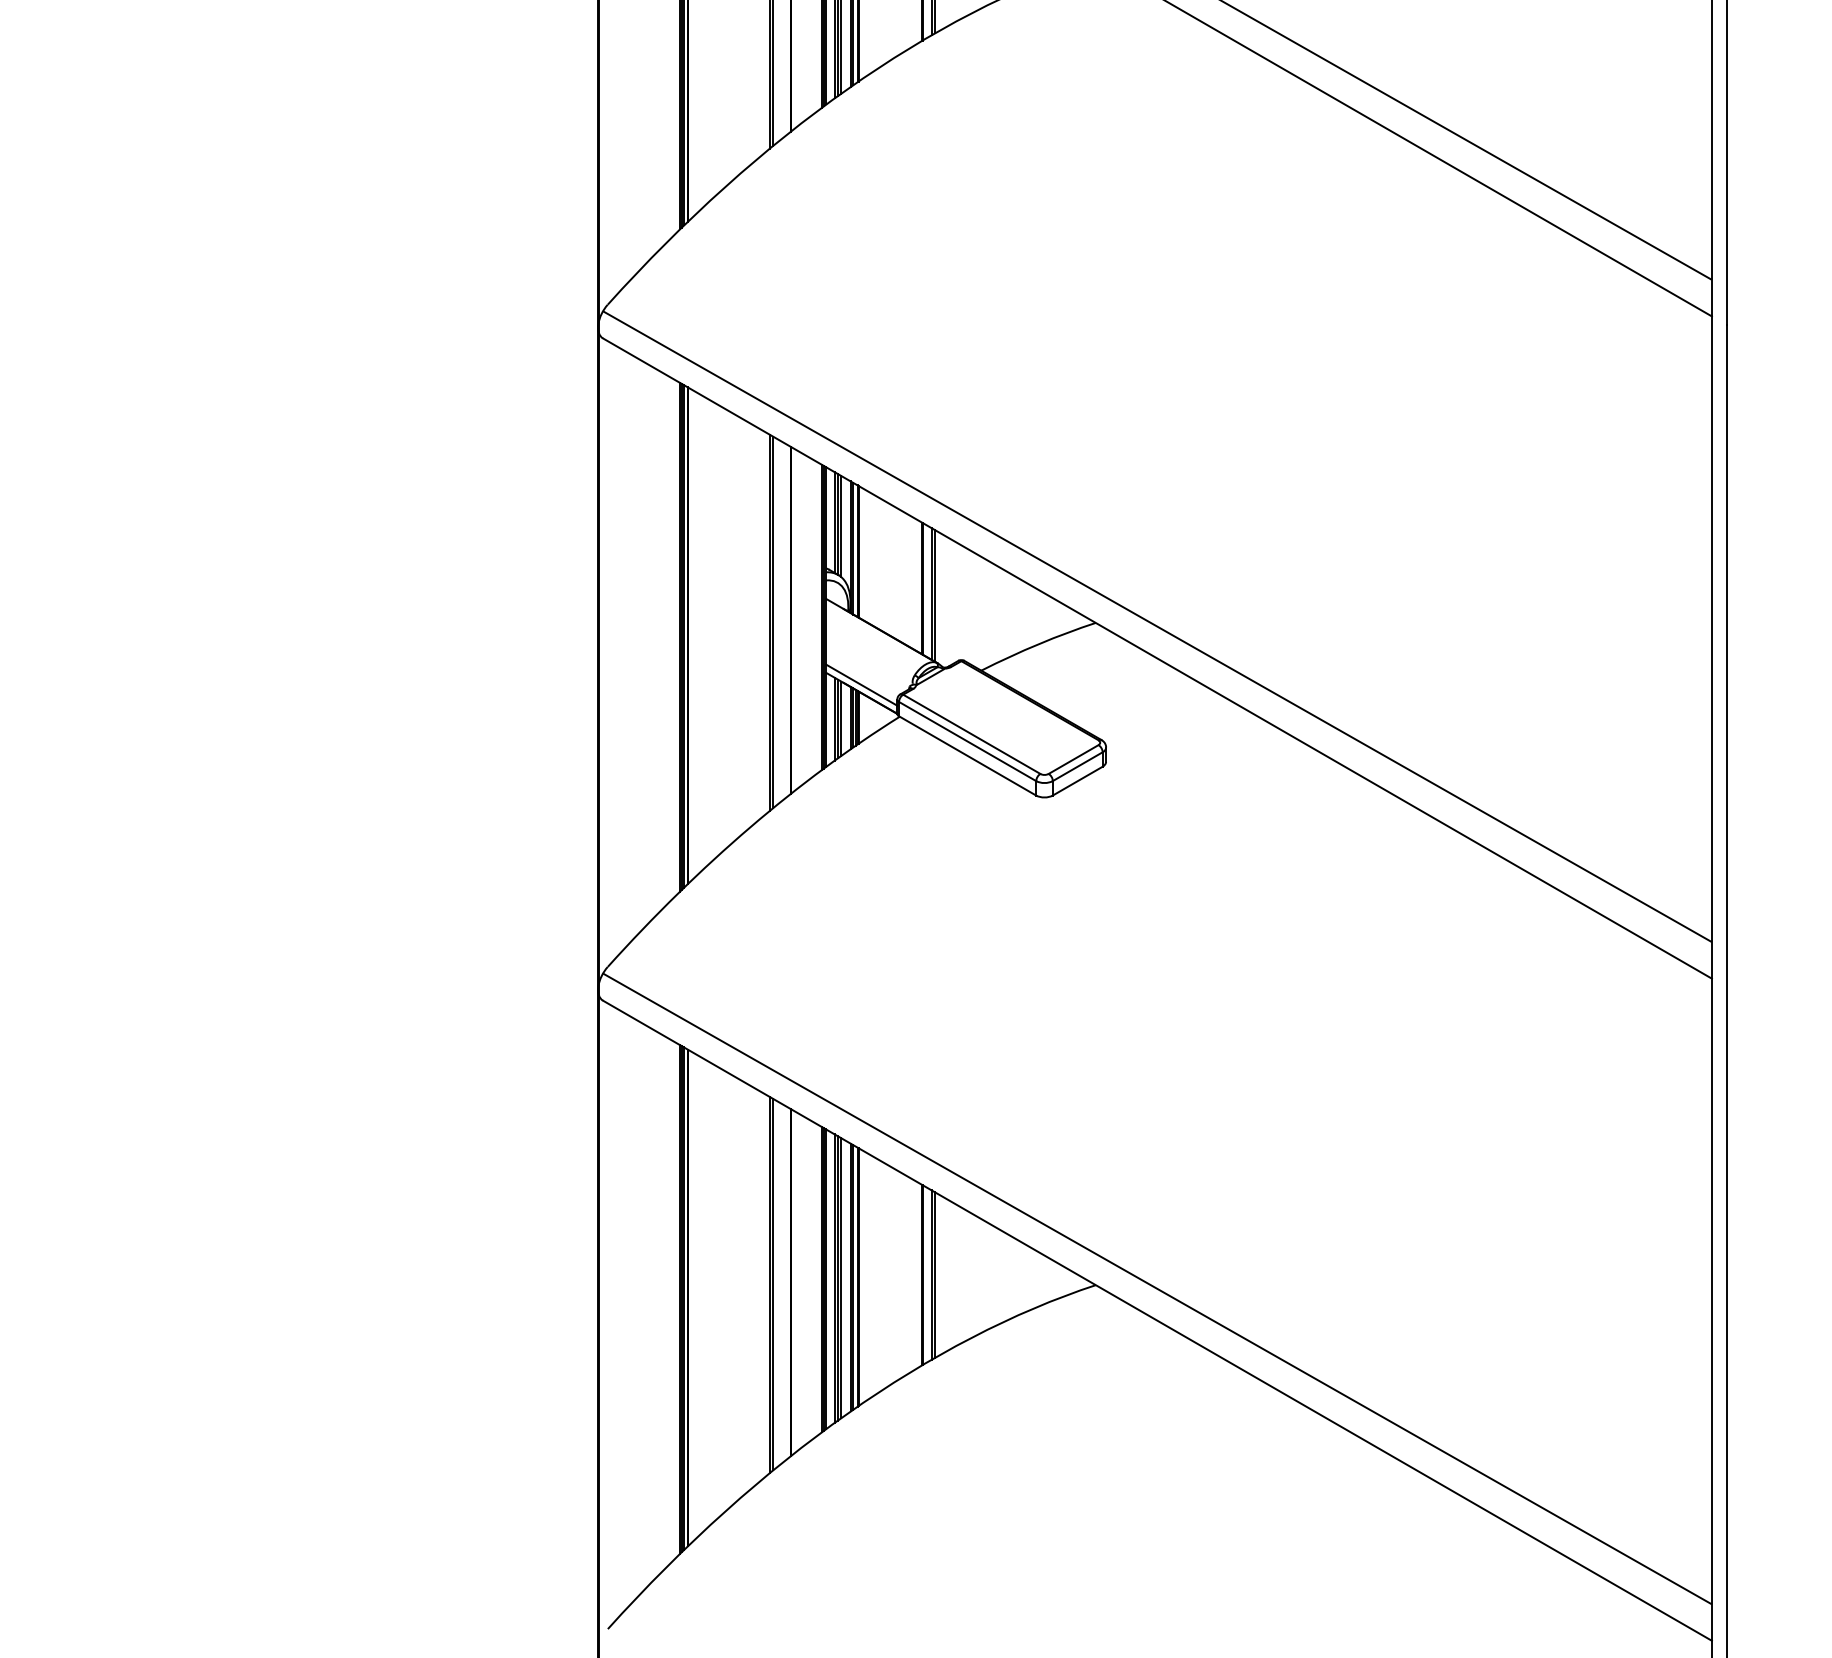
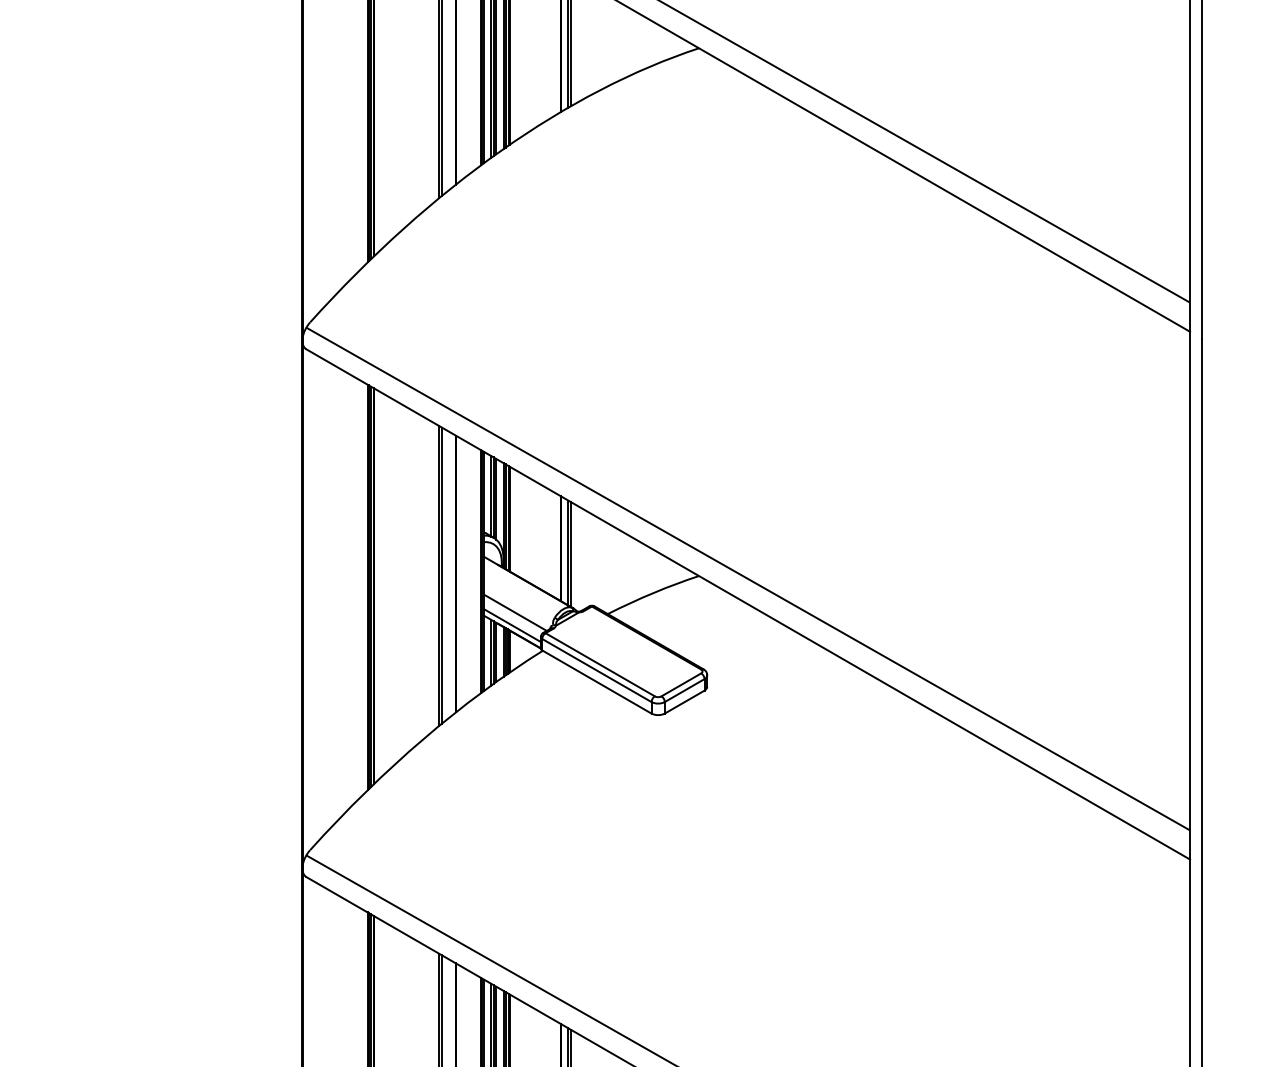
line: (865, 668) -> (515, 612), added

